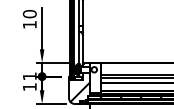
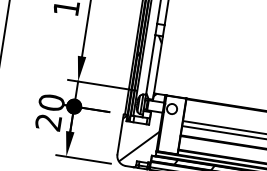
text: (29, 81) -> (49, 111), 11 -> 20

